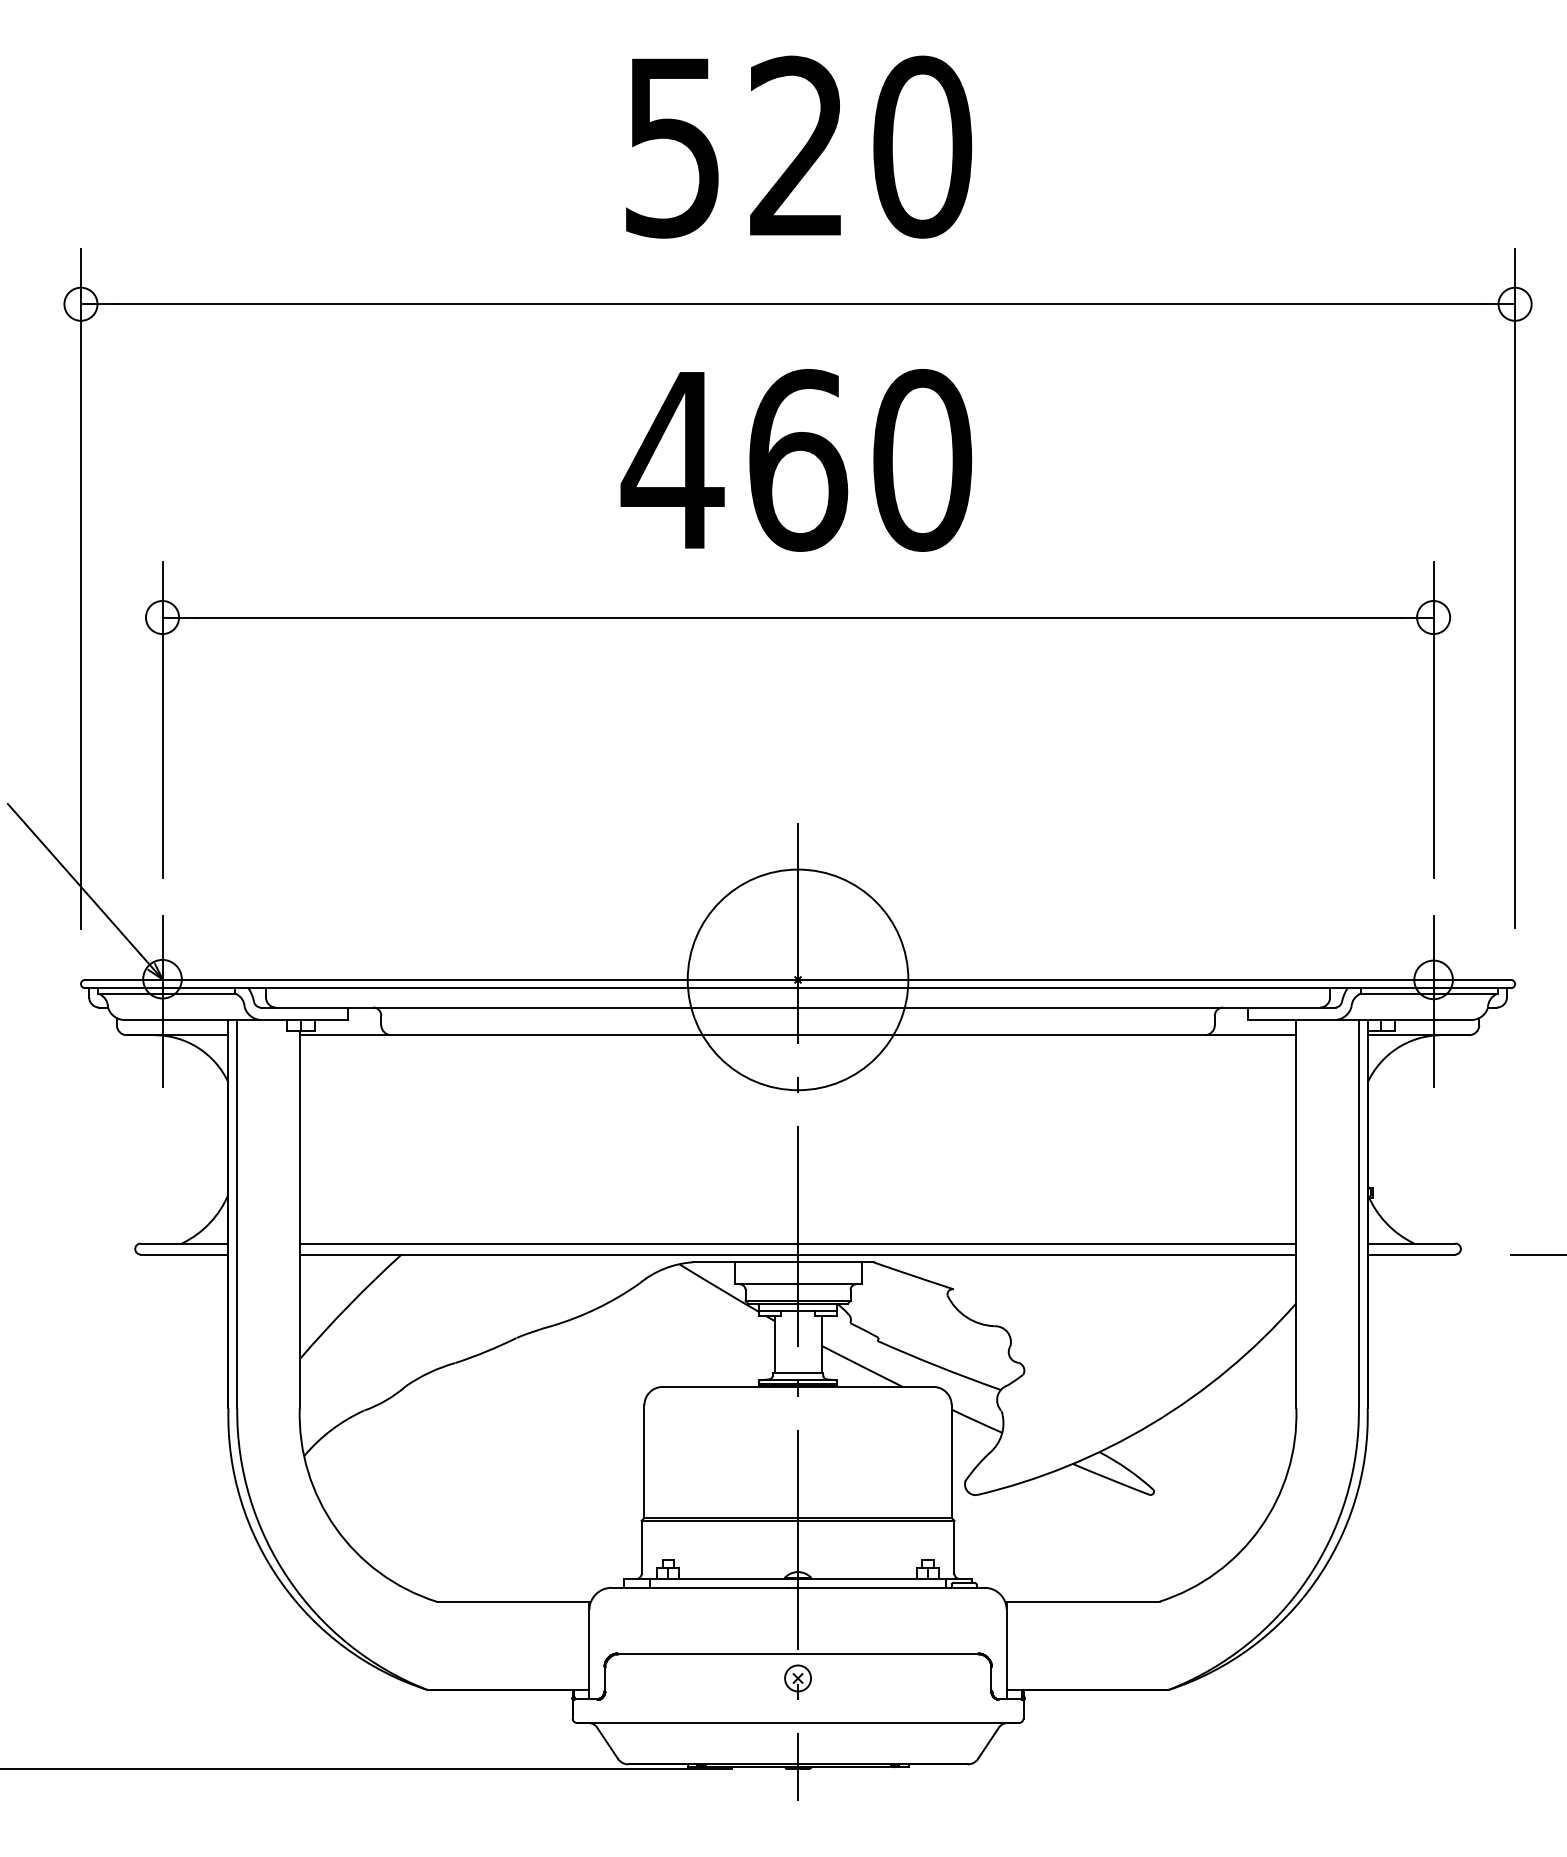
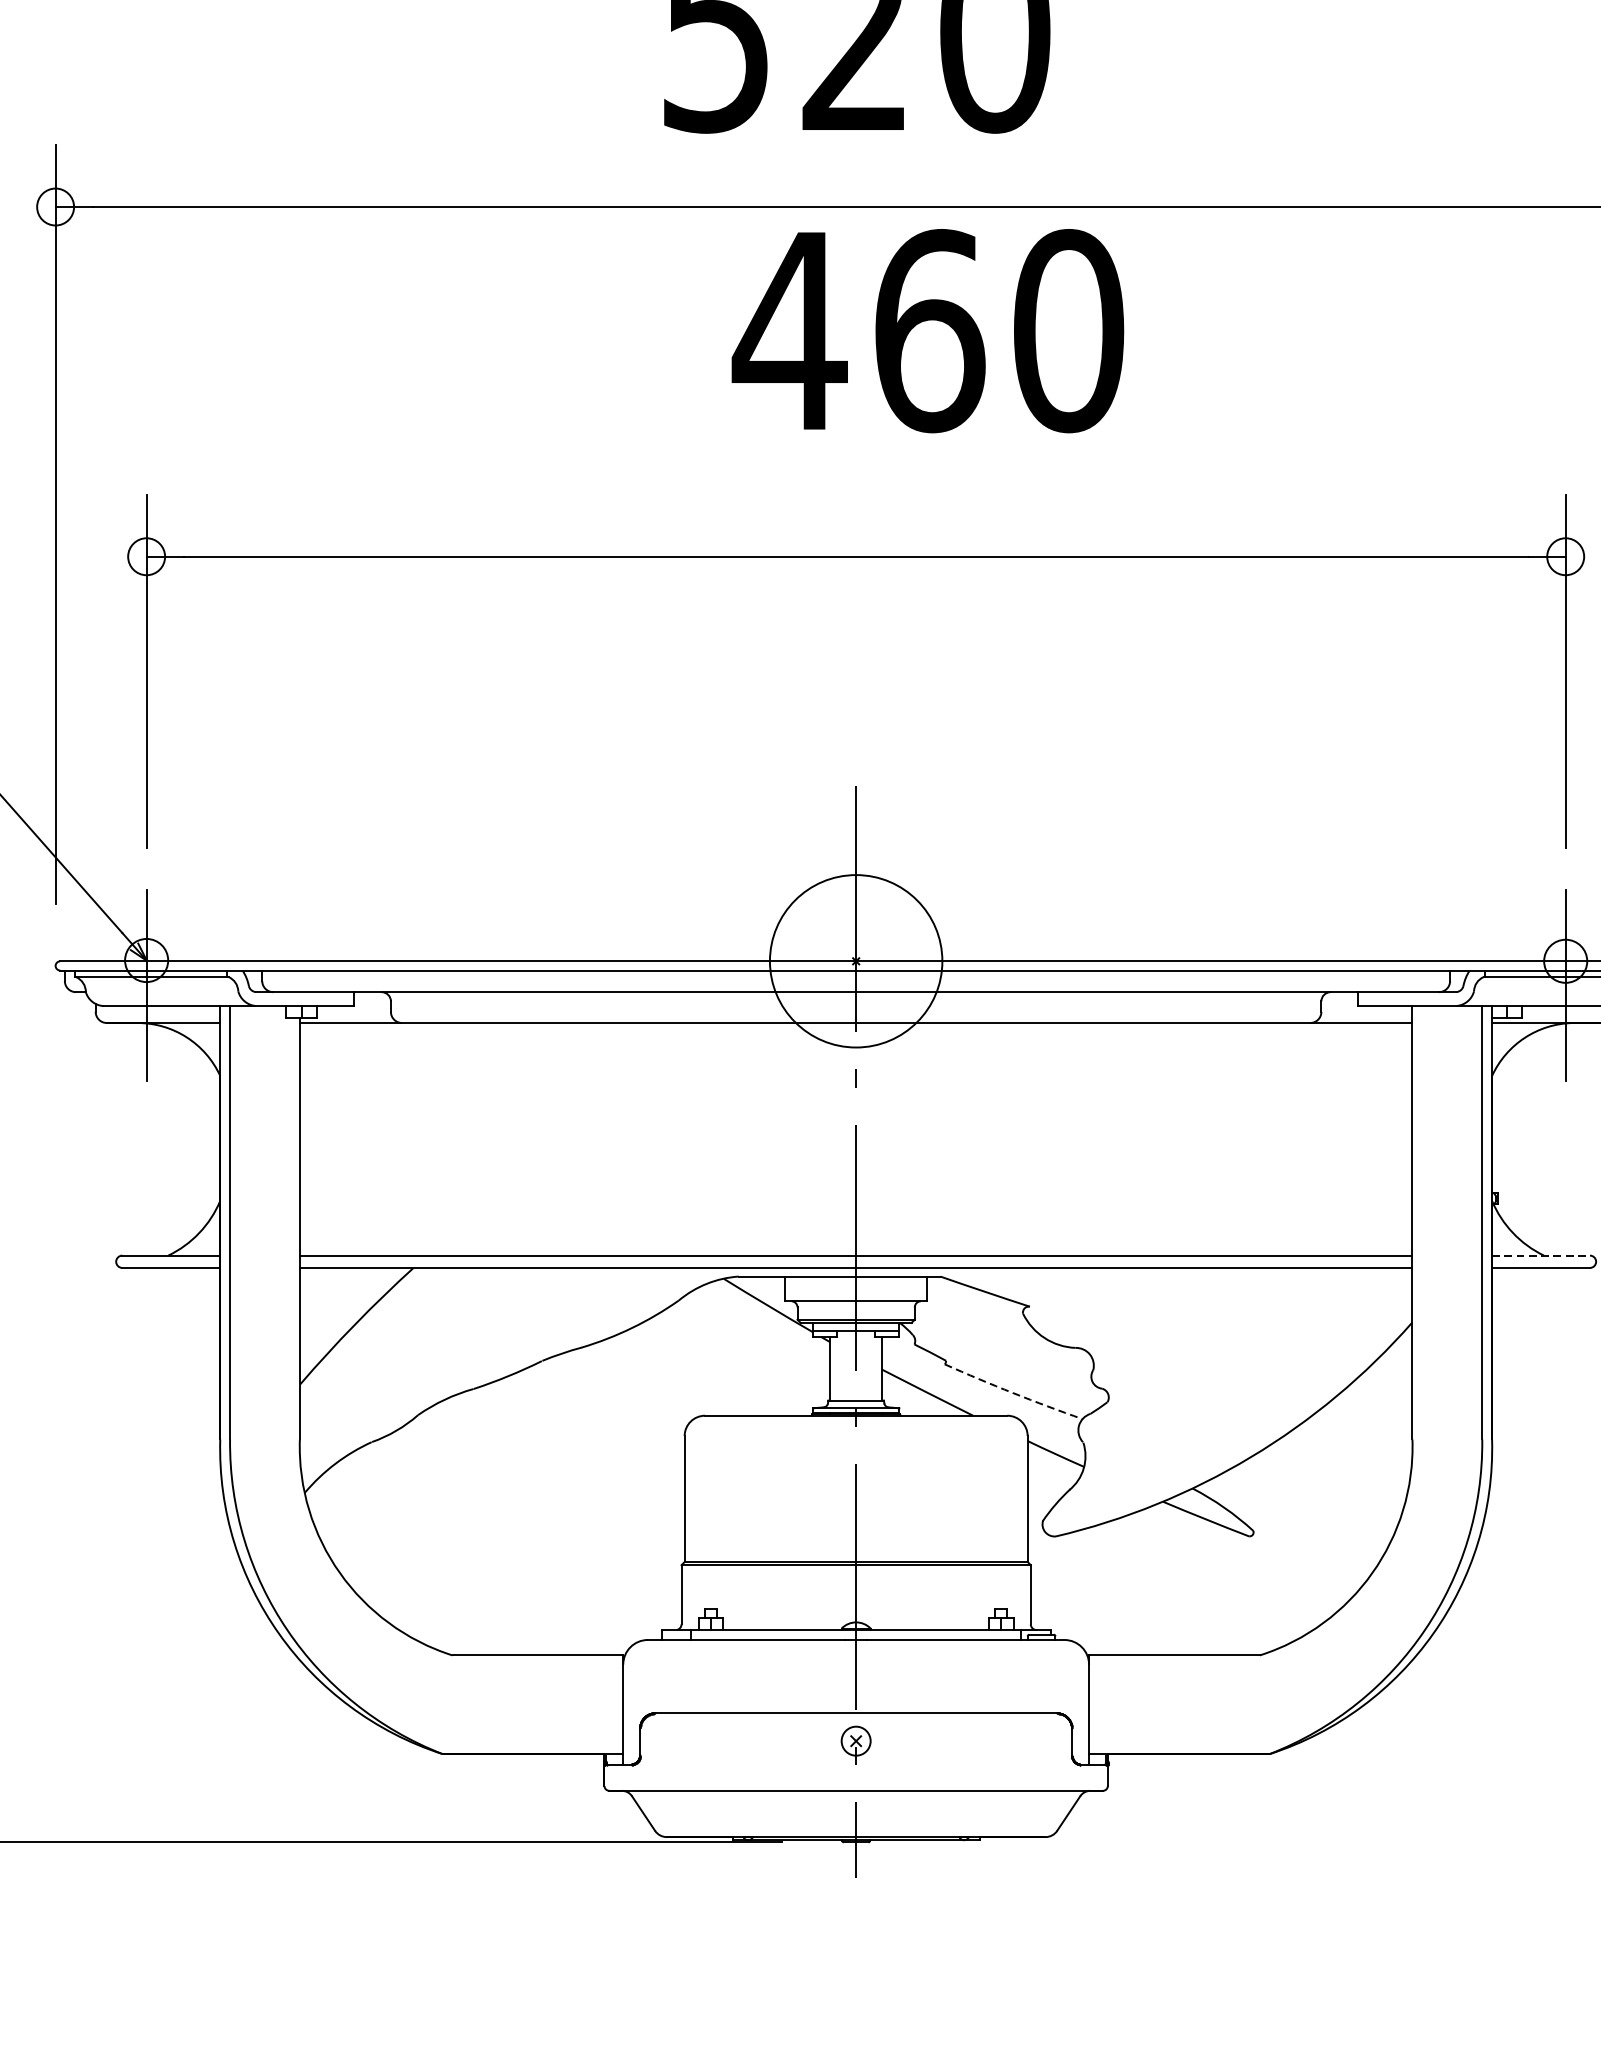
text: (796, 460) -> (928, 331), moved
circle: (797, 979) -> (855, 960), size x0.7
line: (1411, 1243) -> (1541, 1255), solid -> dashed
arc: (938, 1366) -> (1012, 1392), solid -> dashed

